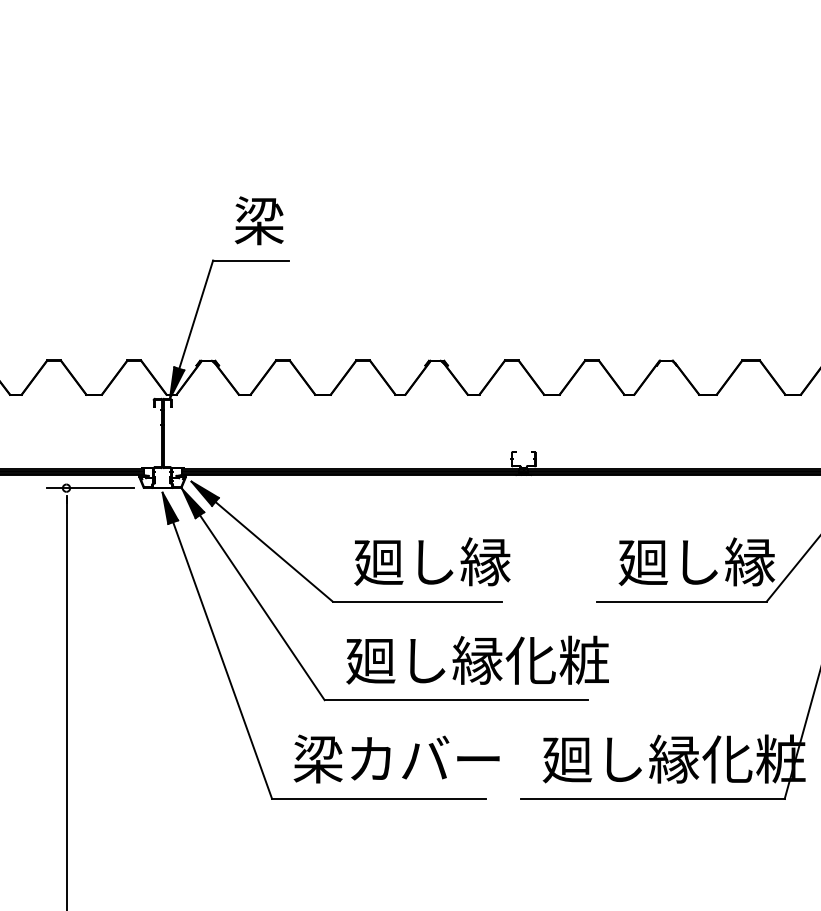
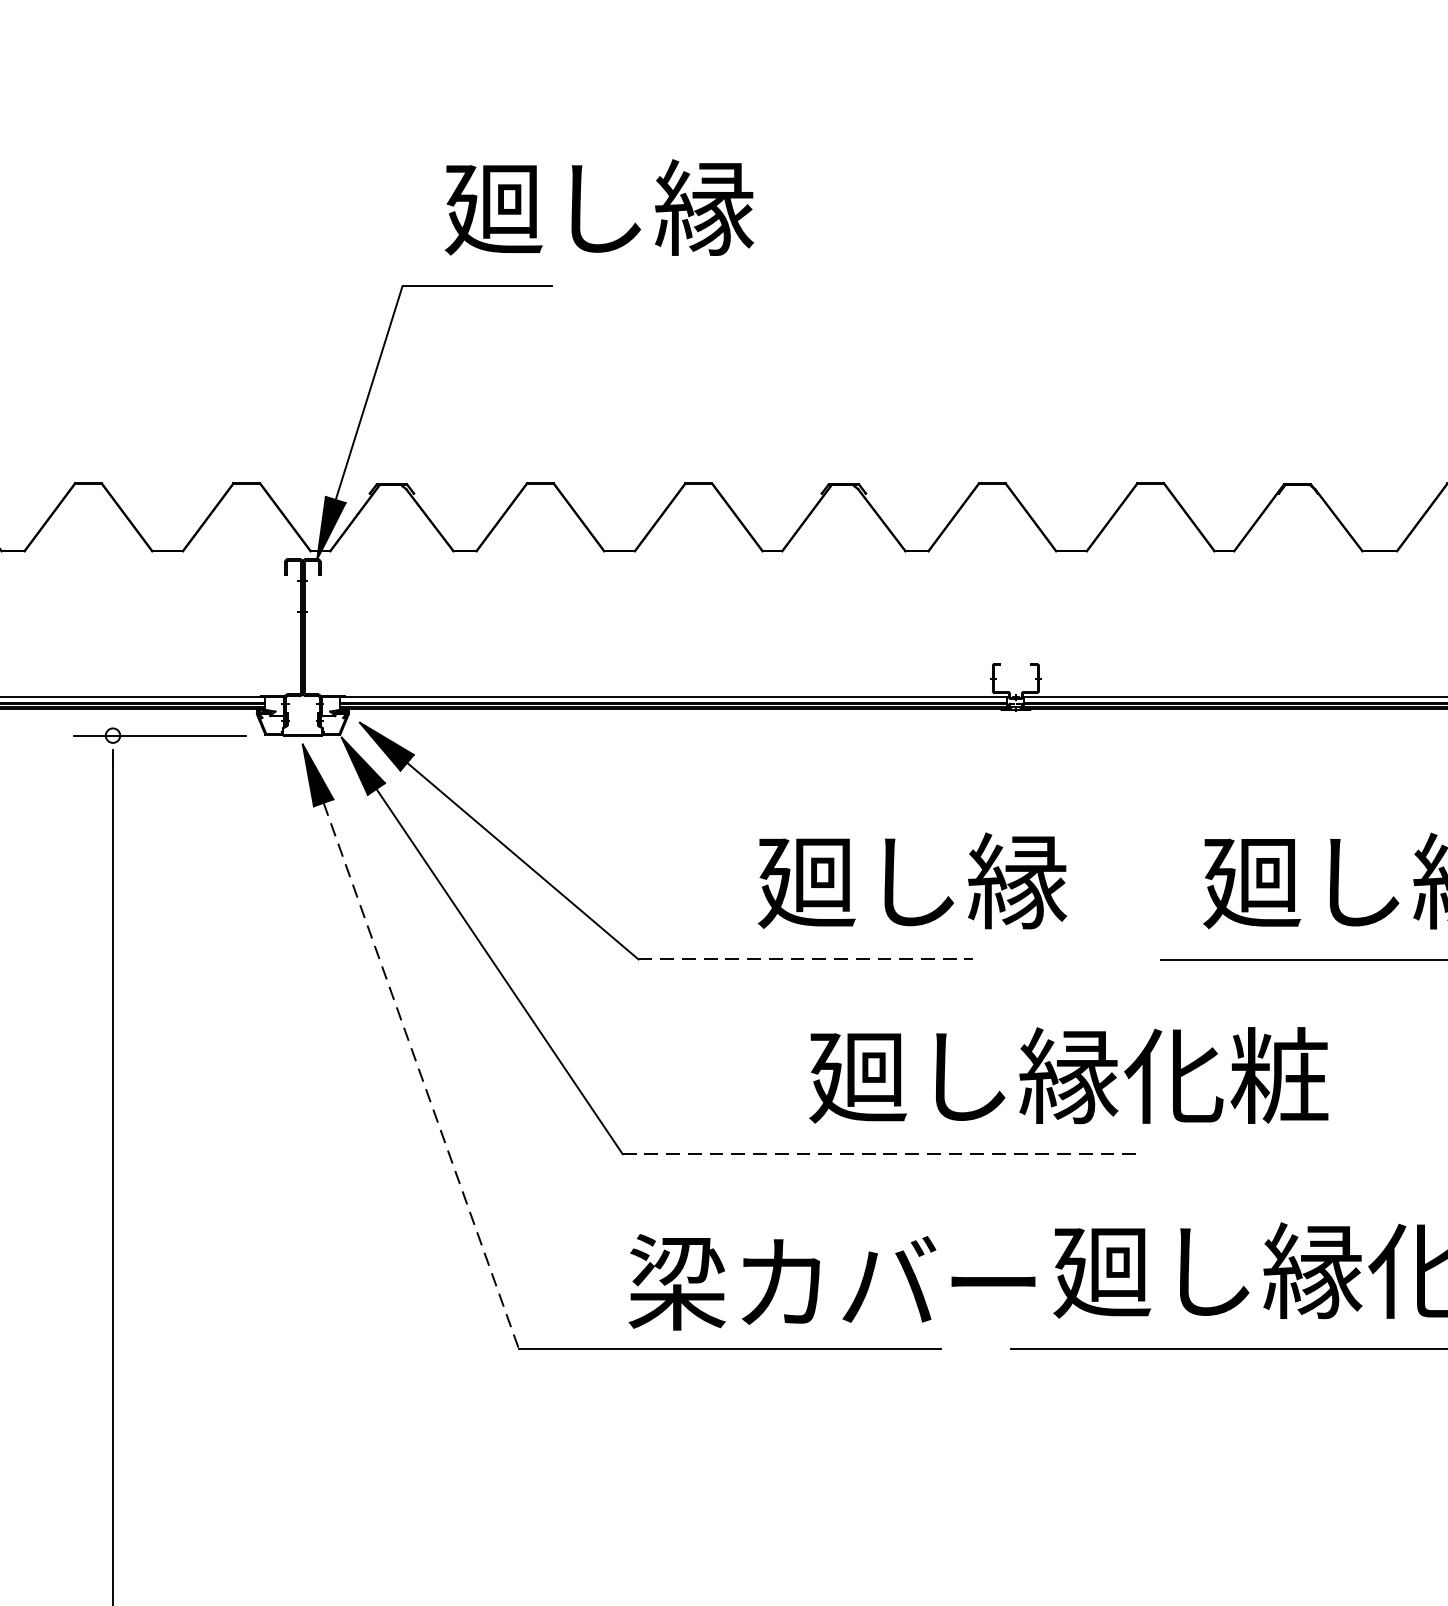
text: (312, 220) -> (598, 207), 梁 -> 廻し縁
text: (432, 561) -> (912, 880), moved
line: (417, 601) -> (806, 959), solid -> dashed
text: (477, 659) -> (1068, 1073), moved
line: (222, 660) -> (421, 1075), solid -> dashed
line: (456, 700) -> (883, 1154), solid -> dashed
text: (396, 758) -> (831, 1281), moved

